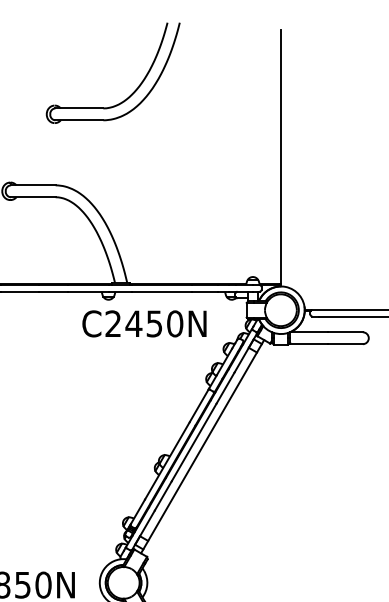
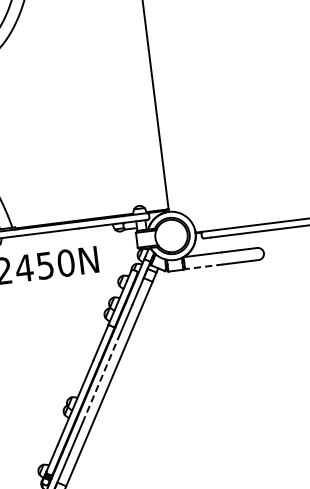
line: (308, 344) -> (203, 267), solid -> dashed
line: (194, 442) -> (100, 380), solid -> dashed

